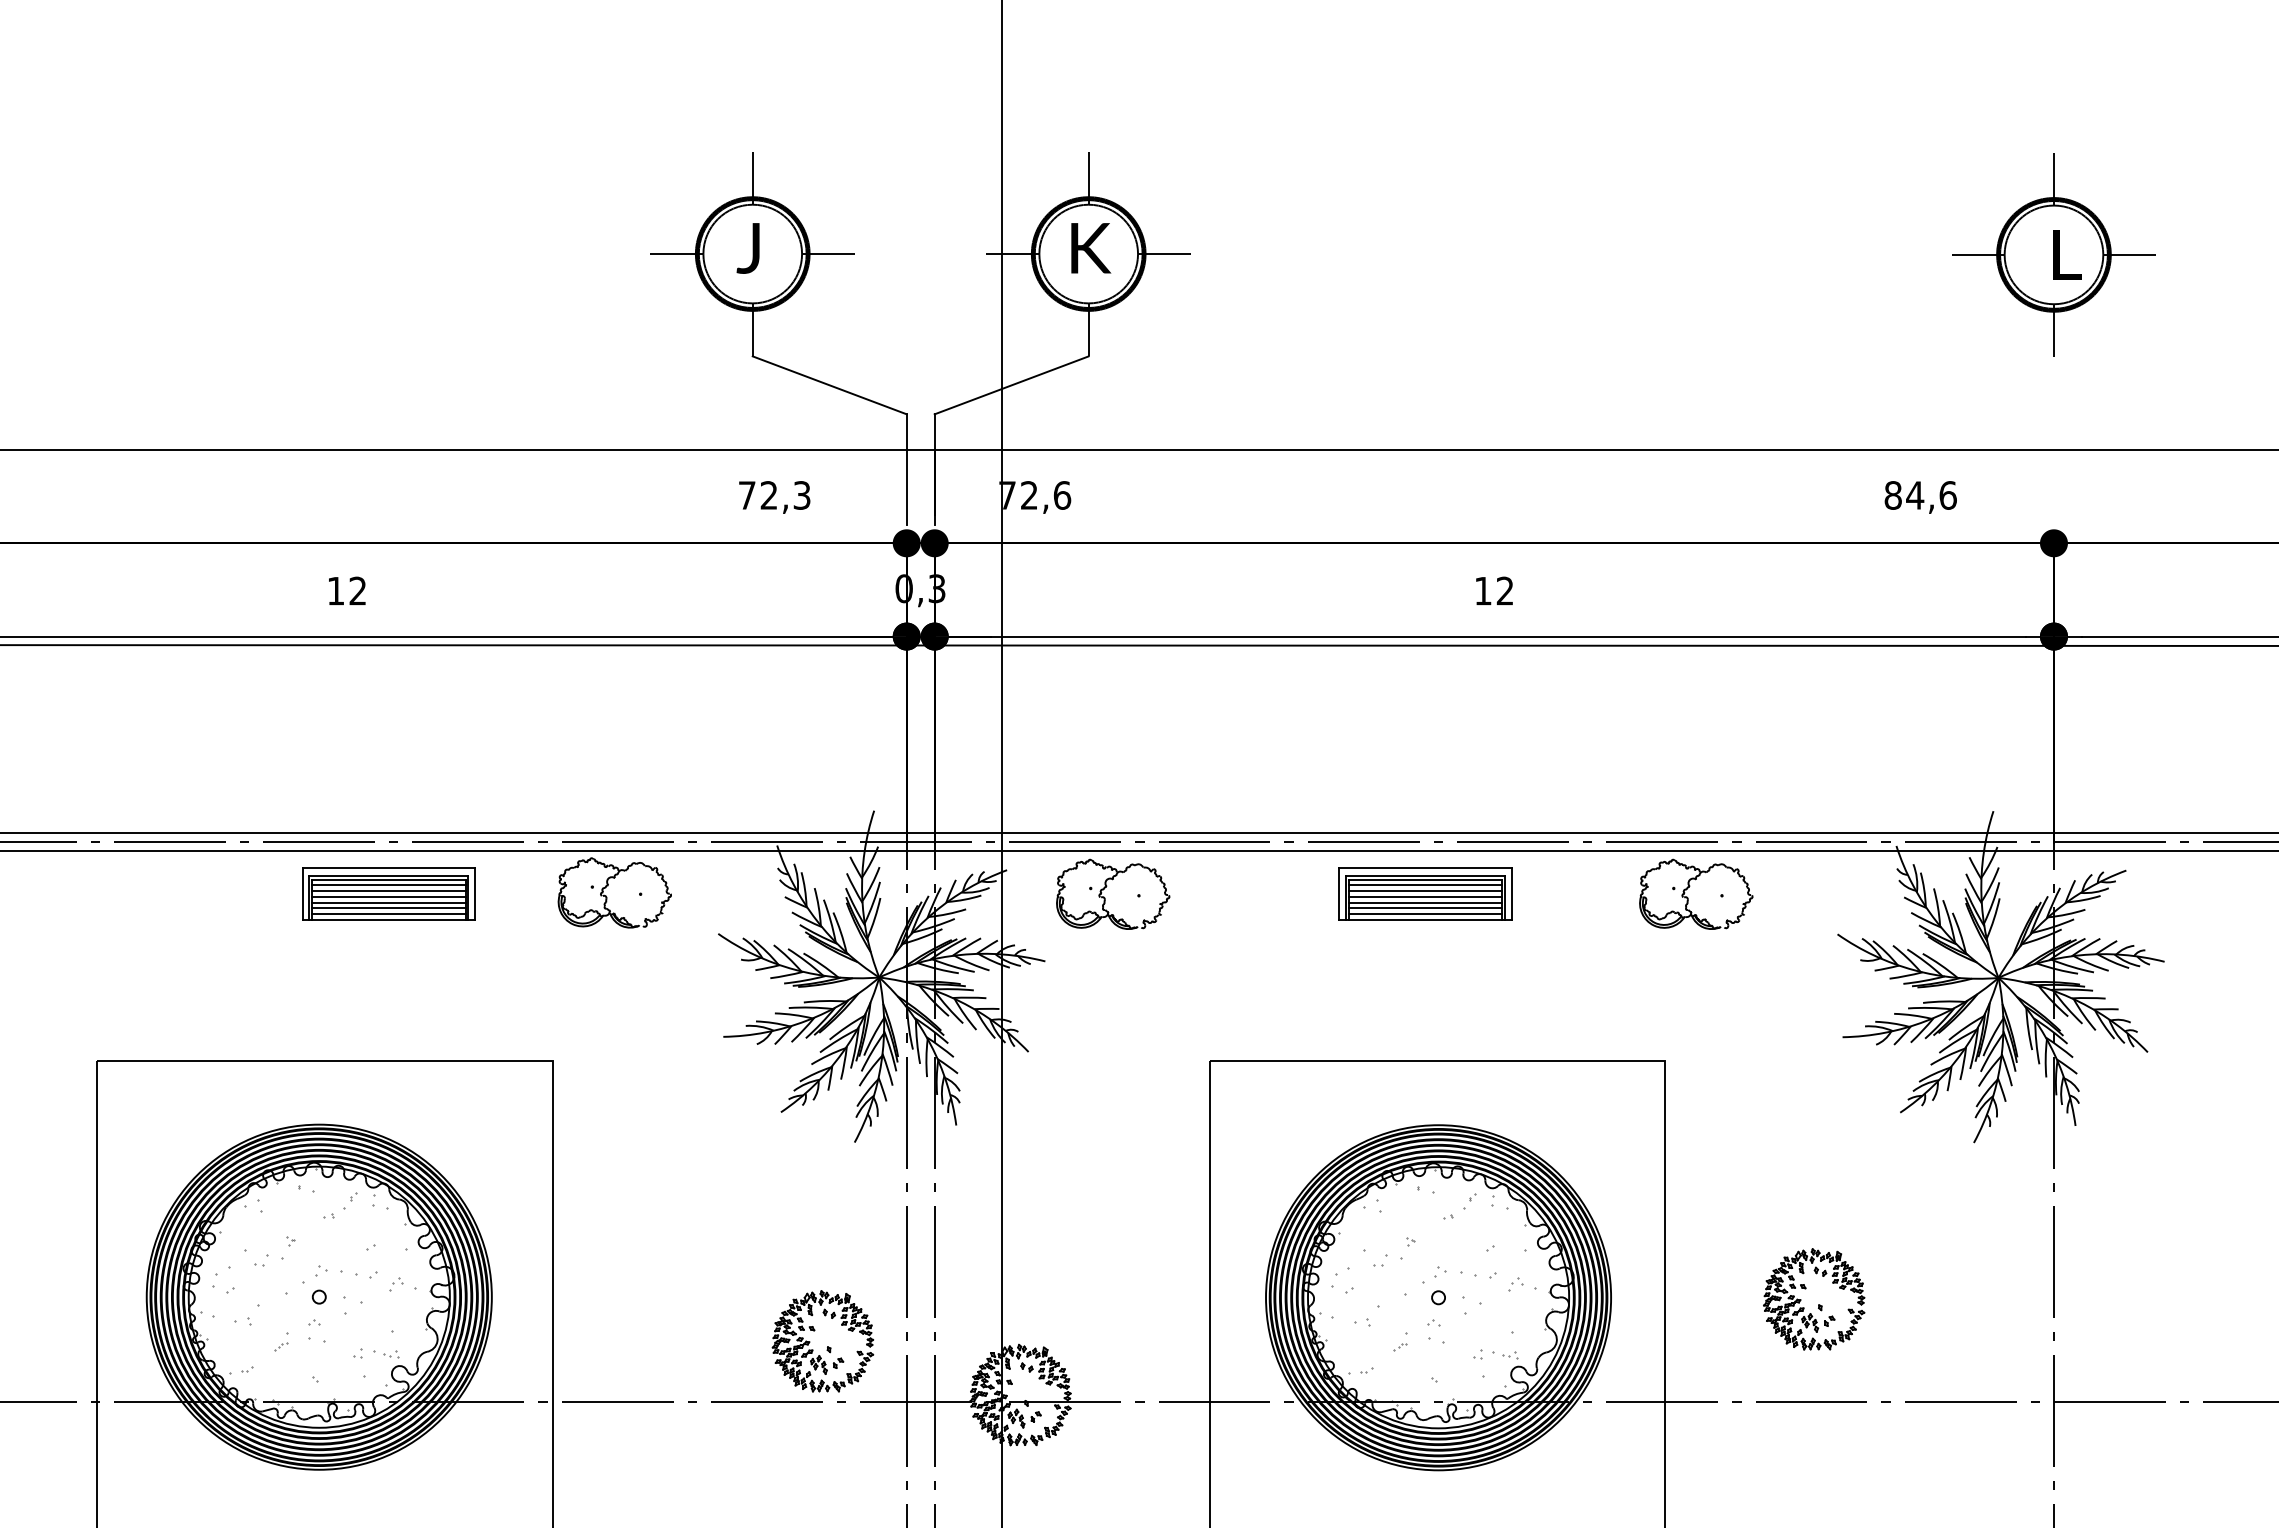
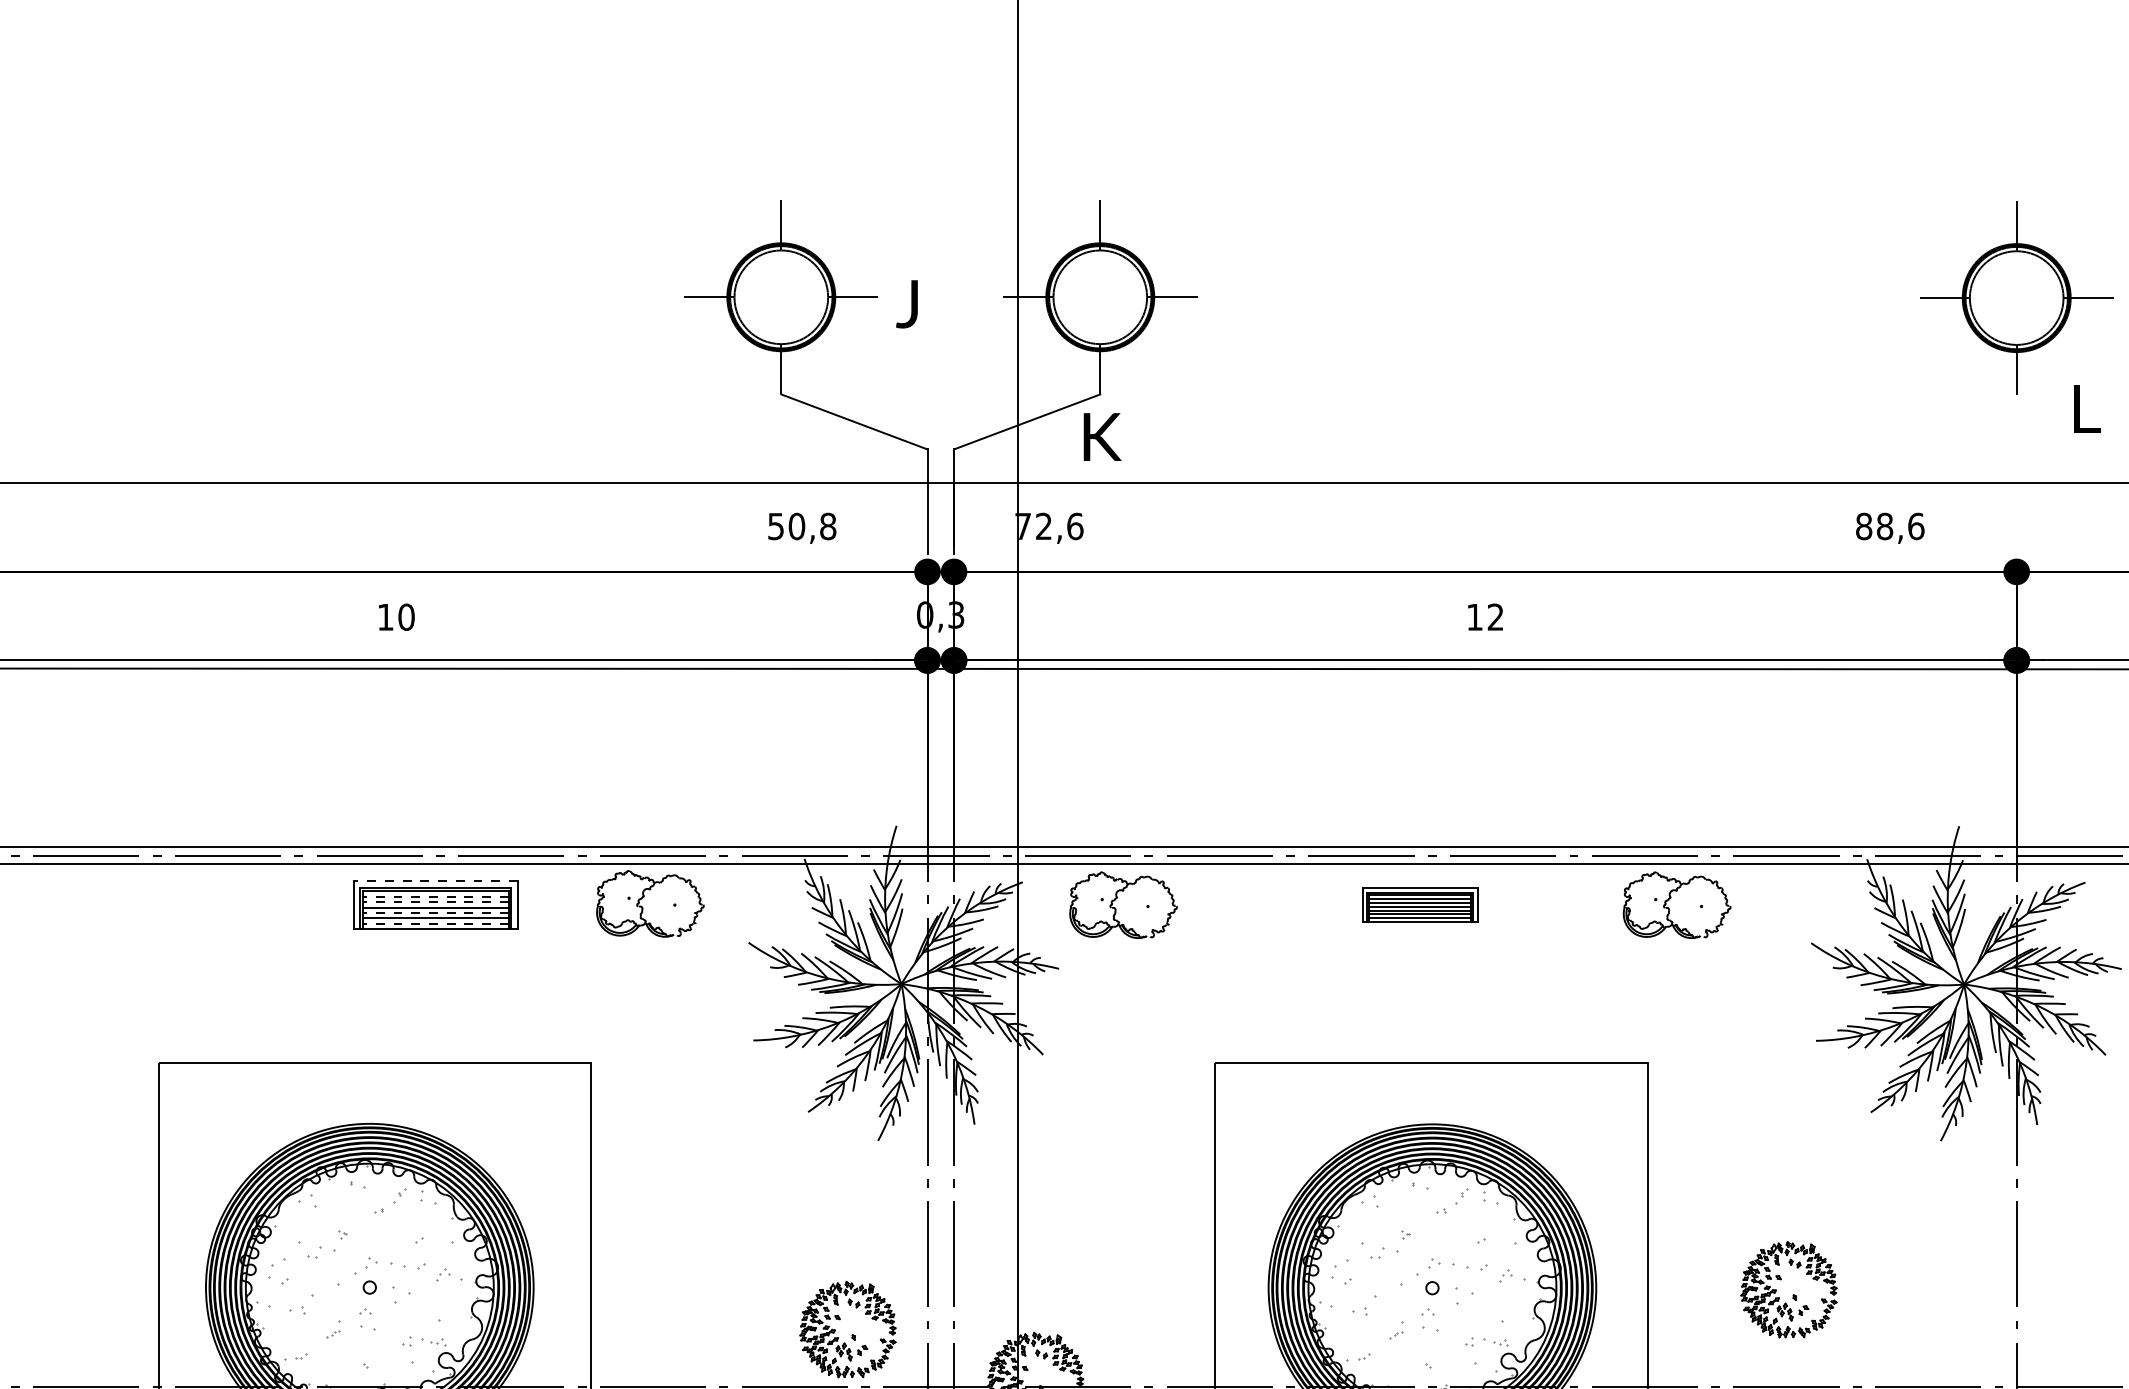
text: (747, 248) -> (906, 304), moved
text: (1091, 248) -> (1102, 437), moved
text: (2067, 254) -> (2087, 408), moved
text: (774, 495) -> (801, 526), 72,3 -> 50,8
text: (1915, 495) -> (1885, 526), 84,6 -> 88,6
text: (357, 590) -> (406, 616), 12 -> 10
line: (388, 868) -> (435, 880), solid -> dashed
line: (388, 885) -> (435, 896), solid -> dashed
line: (388, 891) -> (435, 902), solid -> dashed
part: (1425, 893) -> (1420, 904), size x0.7
line: (388, 902) -> (435, 912), solid -> dashed
line: (388, 913) -> (435, 923), solid -> dashed

